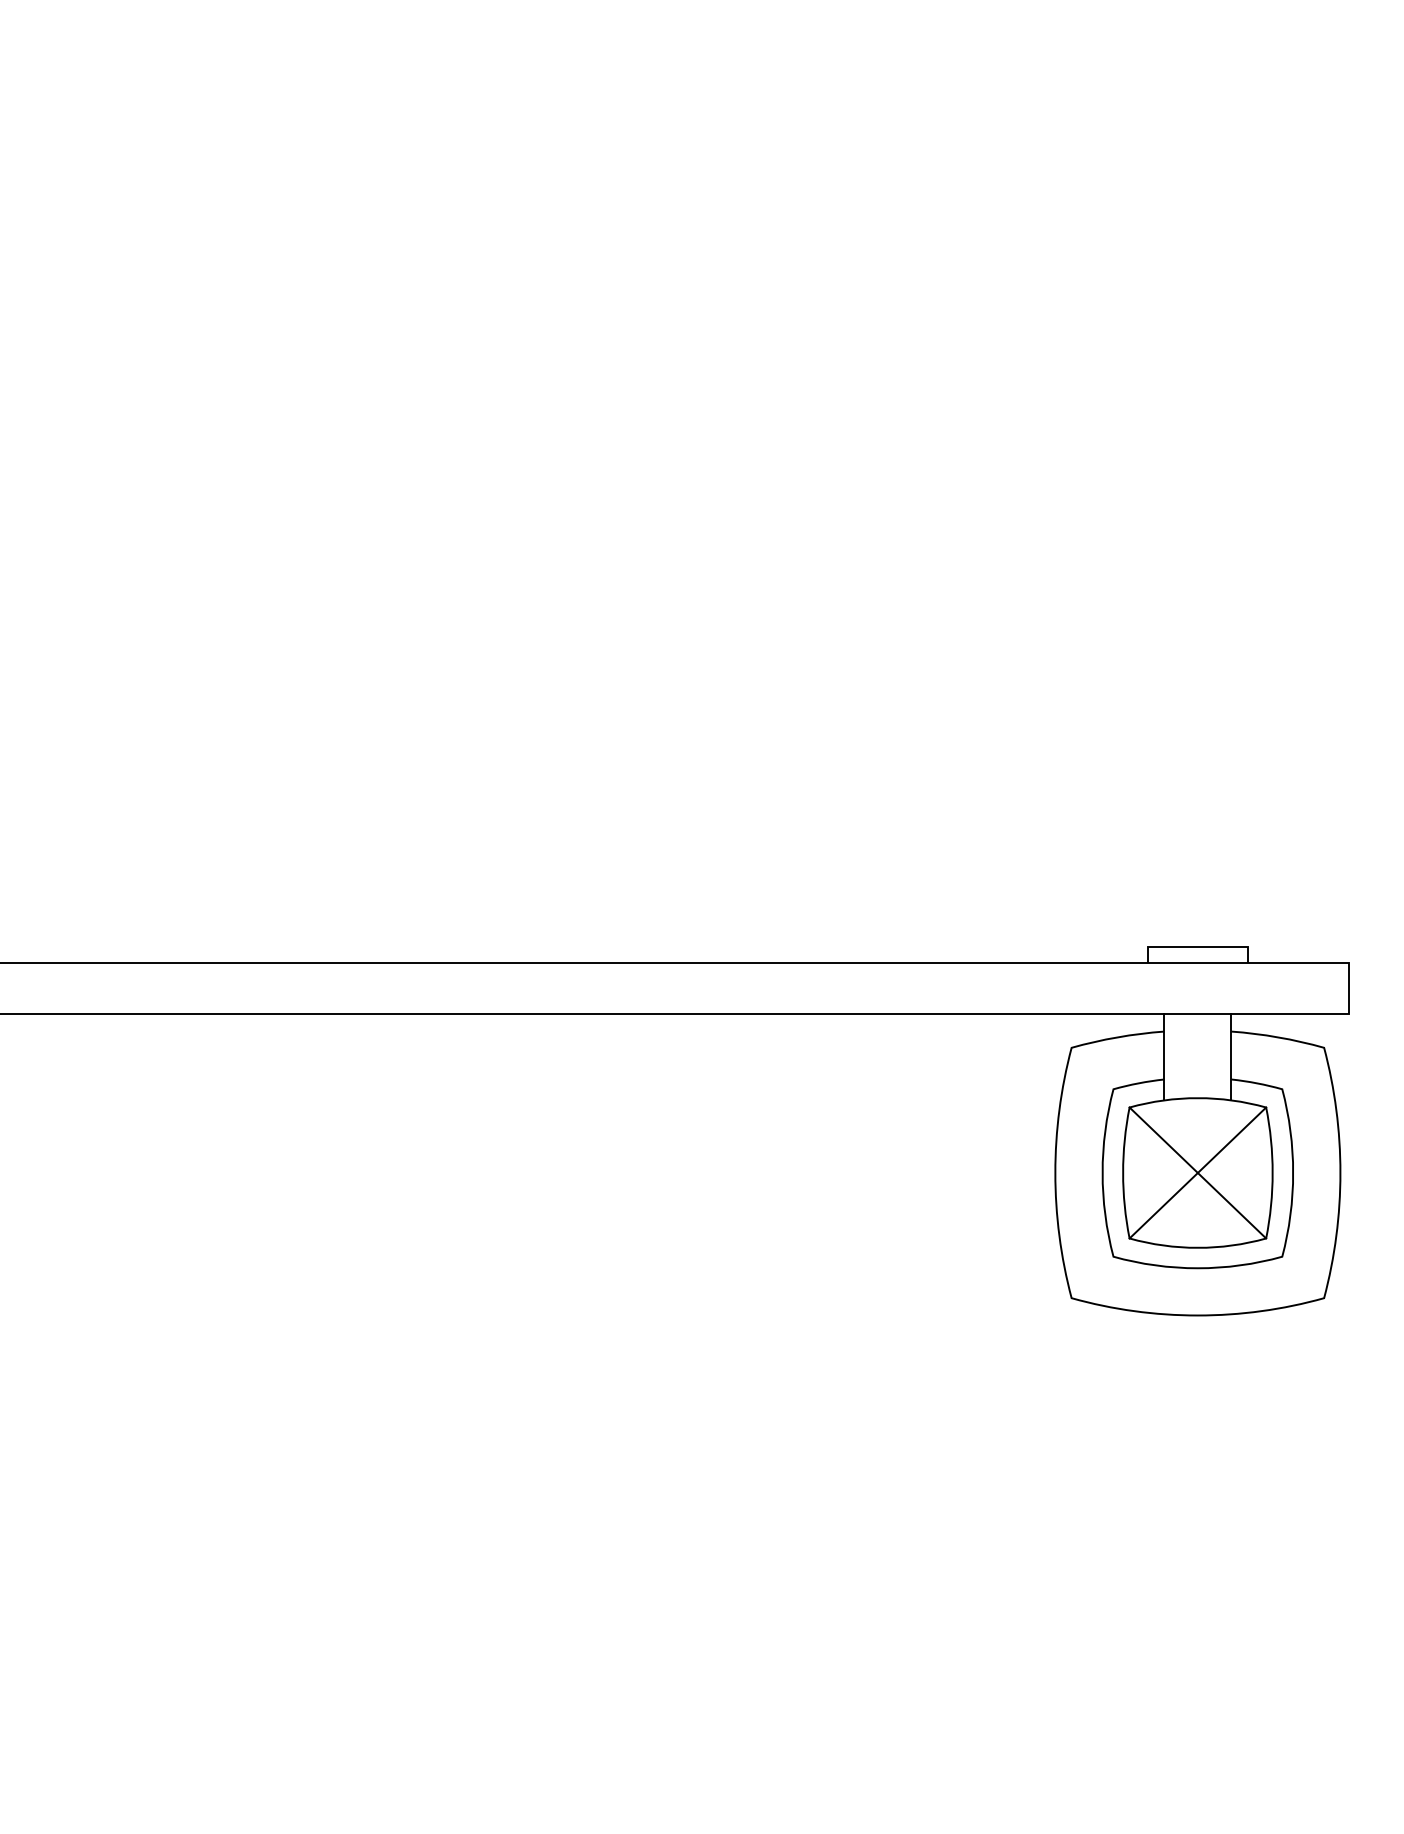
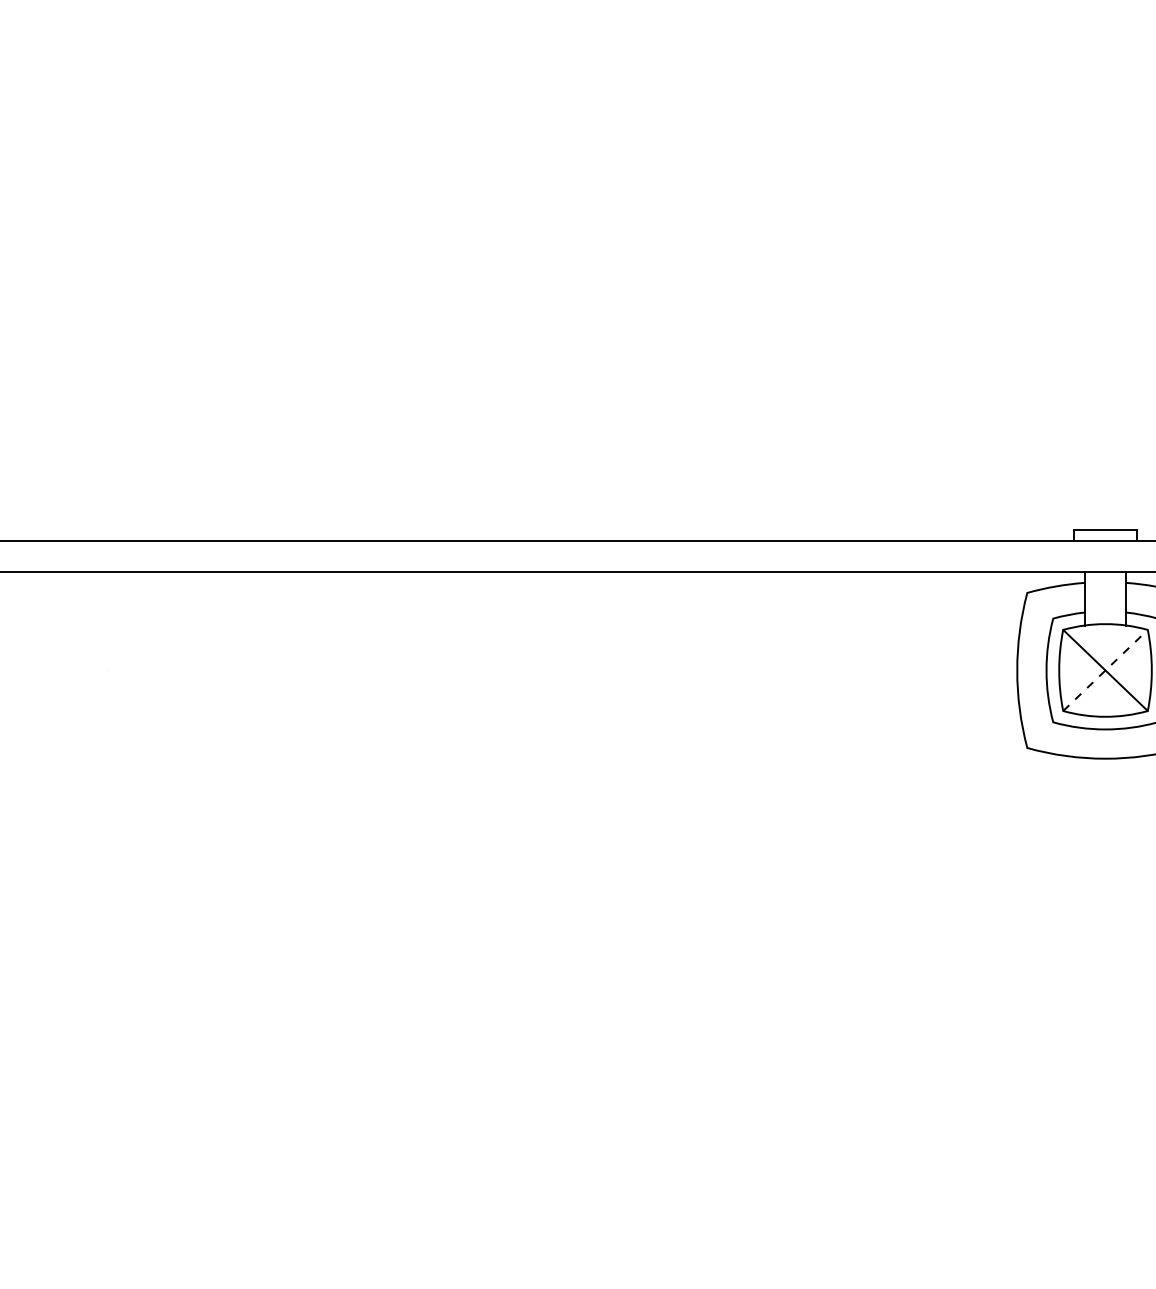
line: (1197, 1173) -> (1105, 670), solid -> dashed

